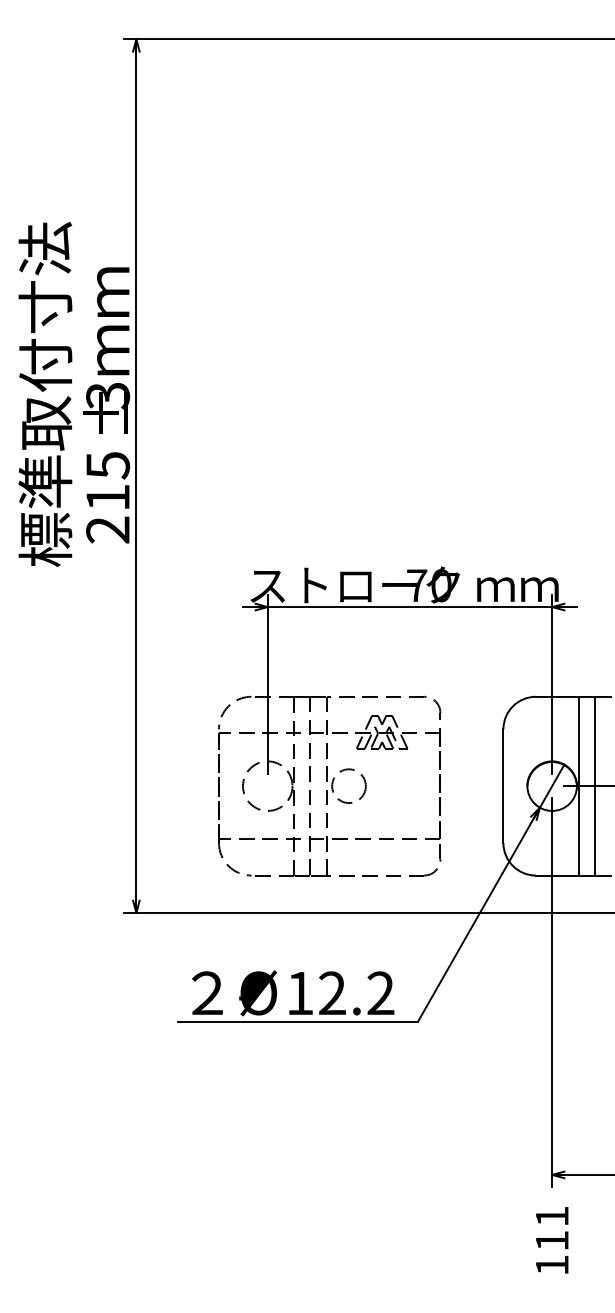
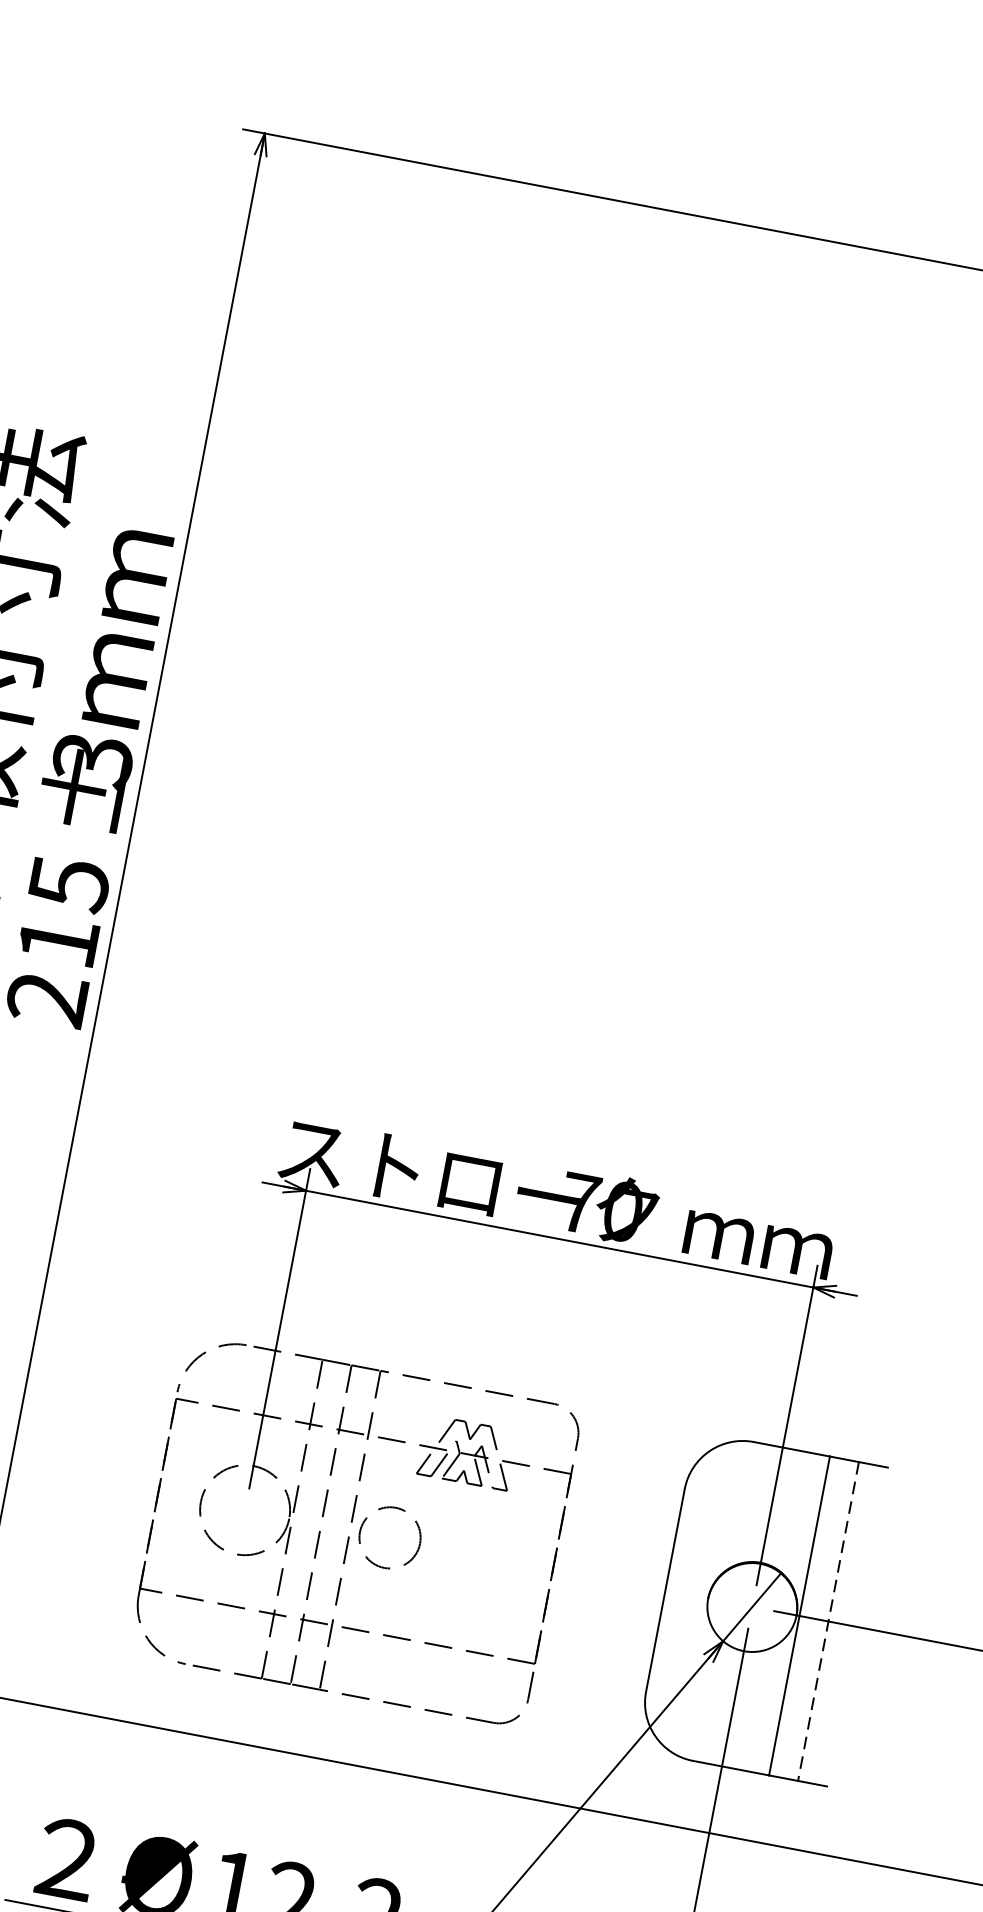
line: (594, 786) -> (827, 1621), solid -> dashed

